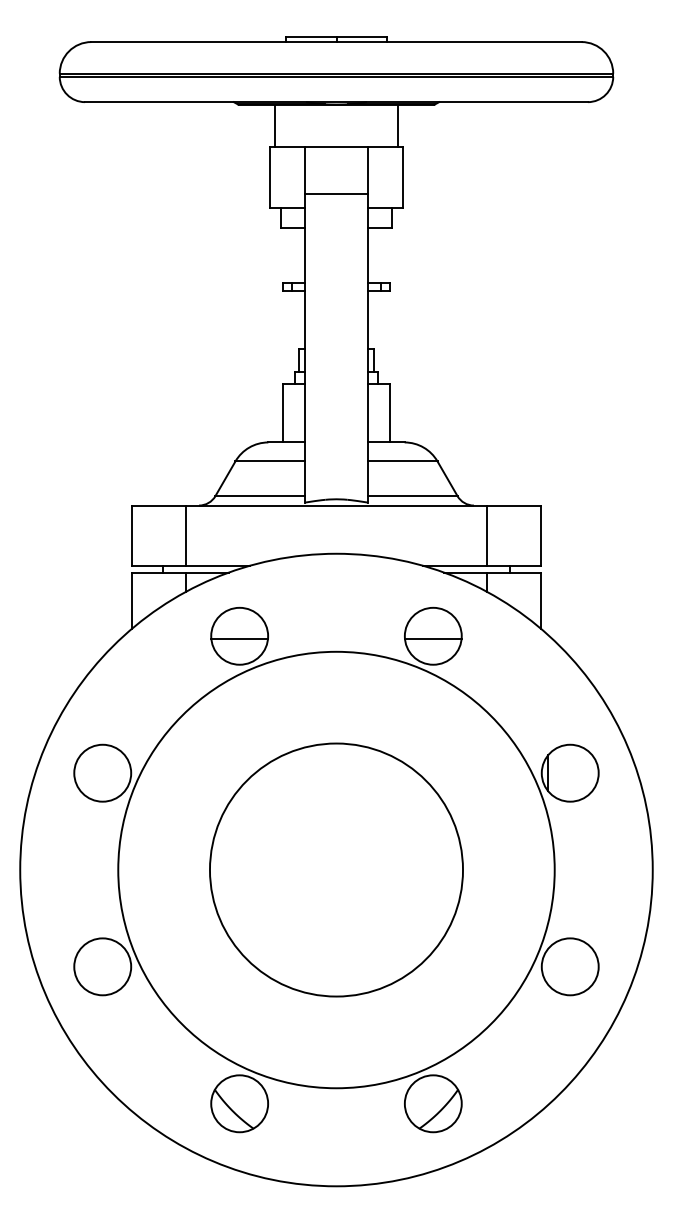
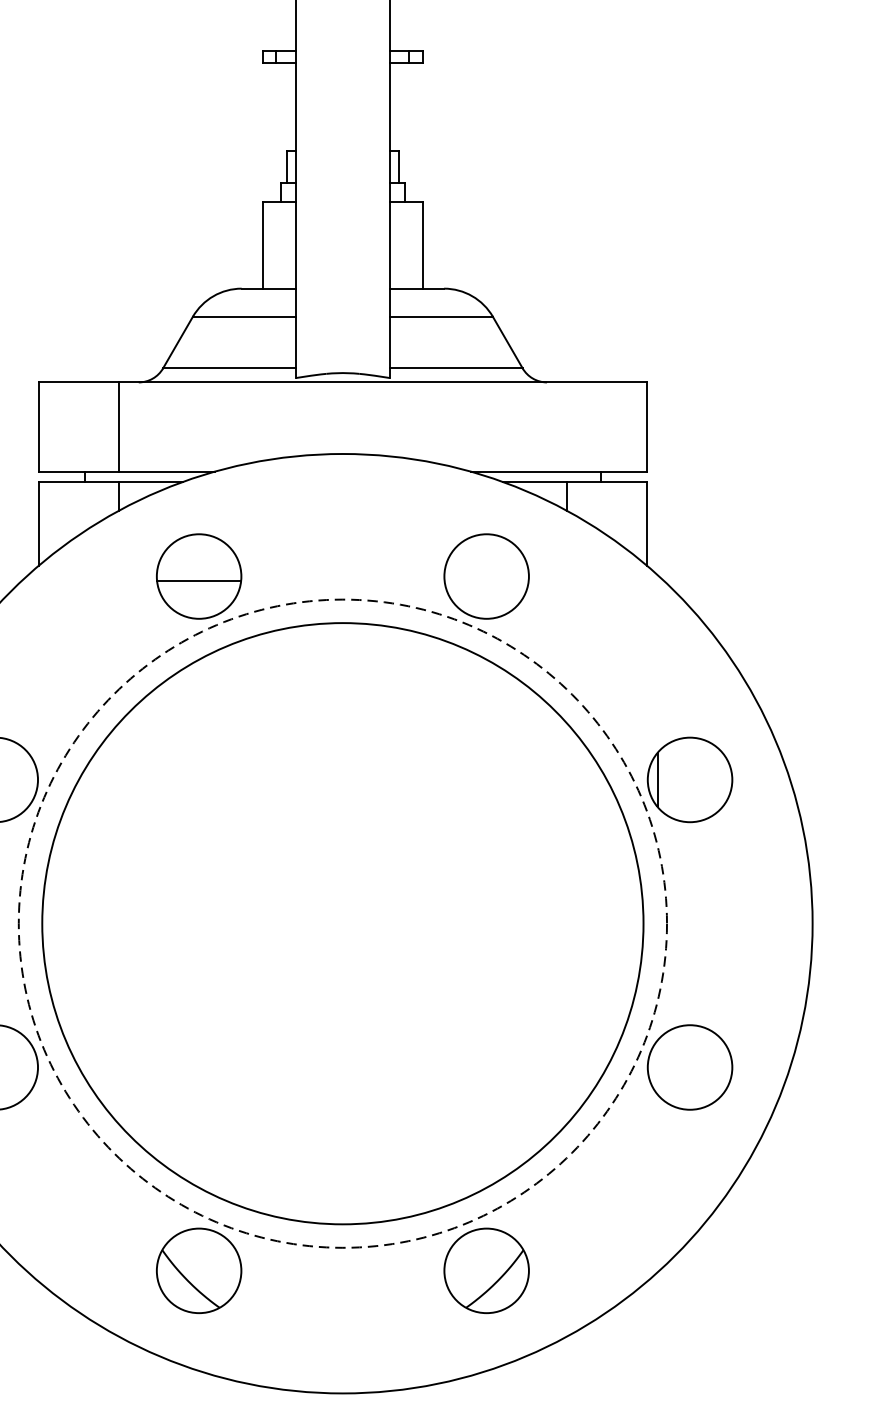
line: (487, 535) -> (567, 426), removed
line: (433, 639) -> (486, 581), removed
circle: (336, 869) -> (342, 922), size x1.6
circle: (336, 869) -> (342, 922), solid -> dashed

